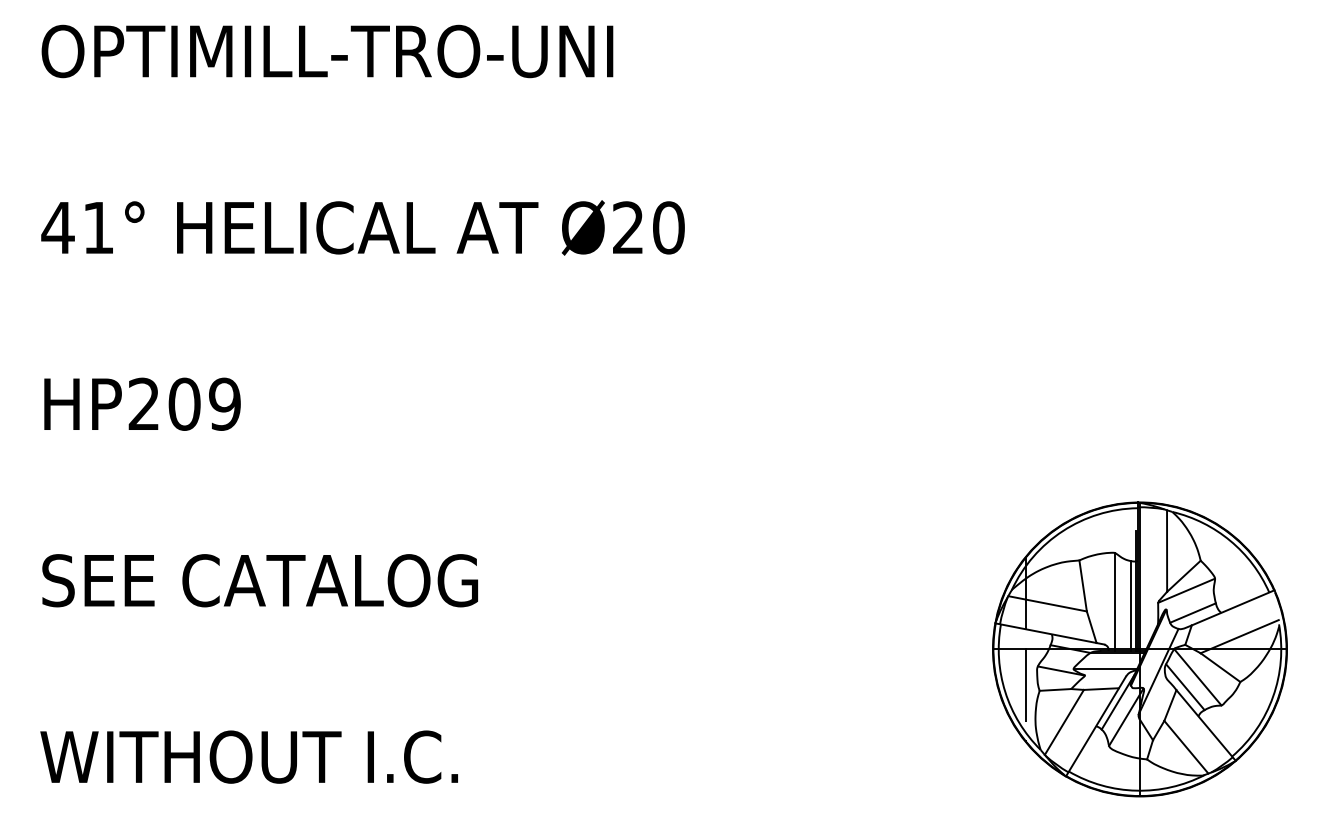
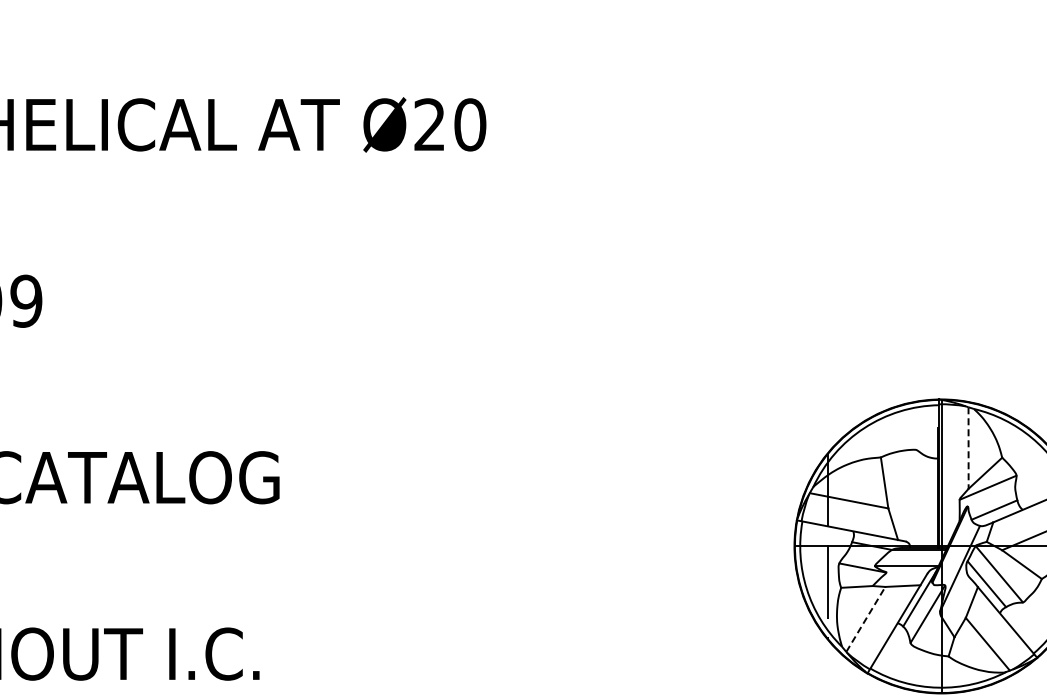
line: (1167, 551) -> (968, 448), solid -> dashed
line: (1114, 601) -> (915, 498), removed
line: (1130, 605) -> (931, 502), removed
line: (1064, 722) -> (865, 619), solid -> dashed

